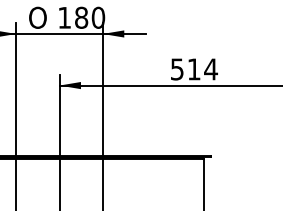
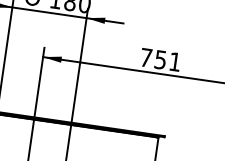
text: (194, 69) -> (160, 59), 514 -> 751

